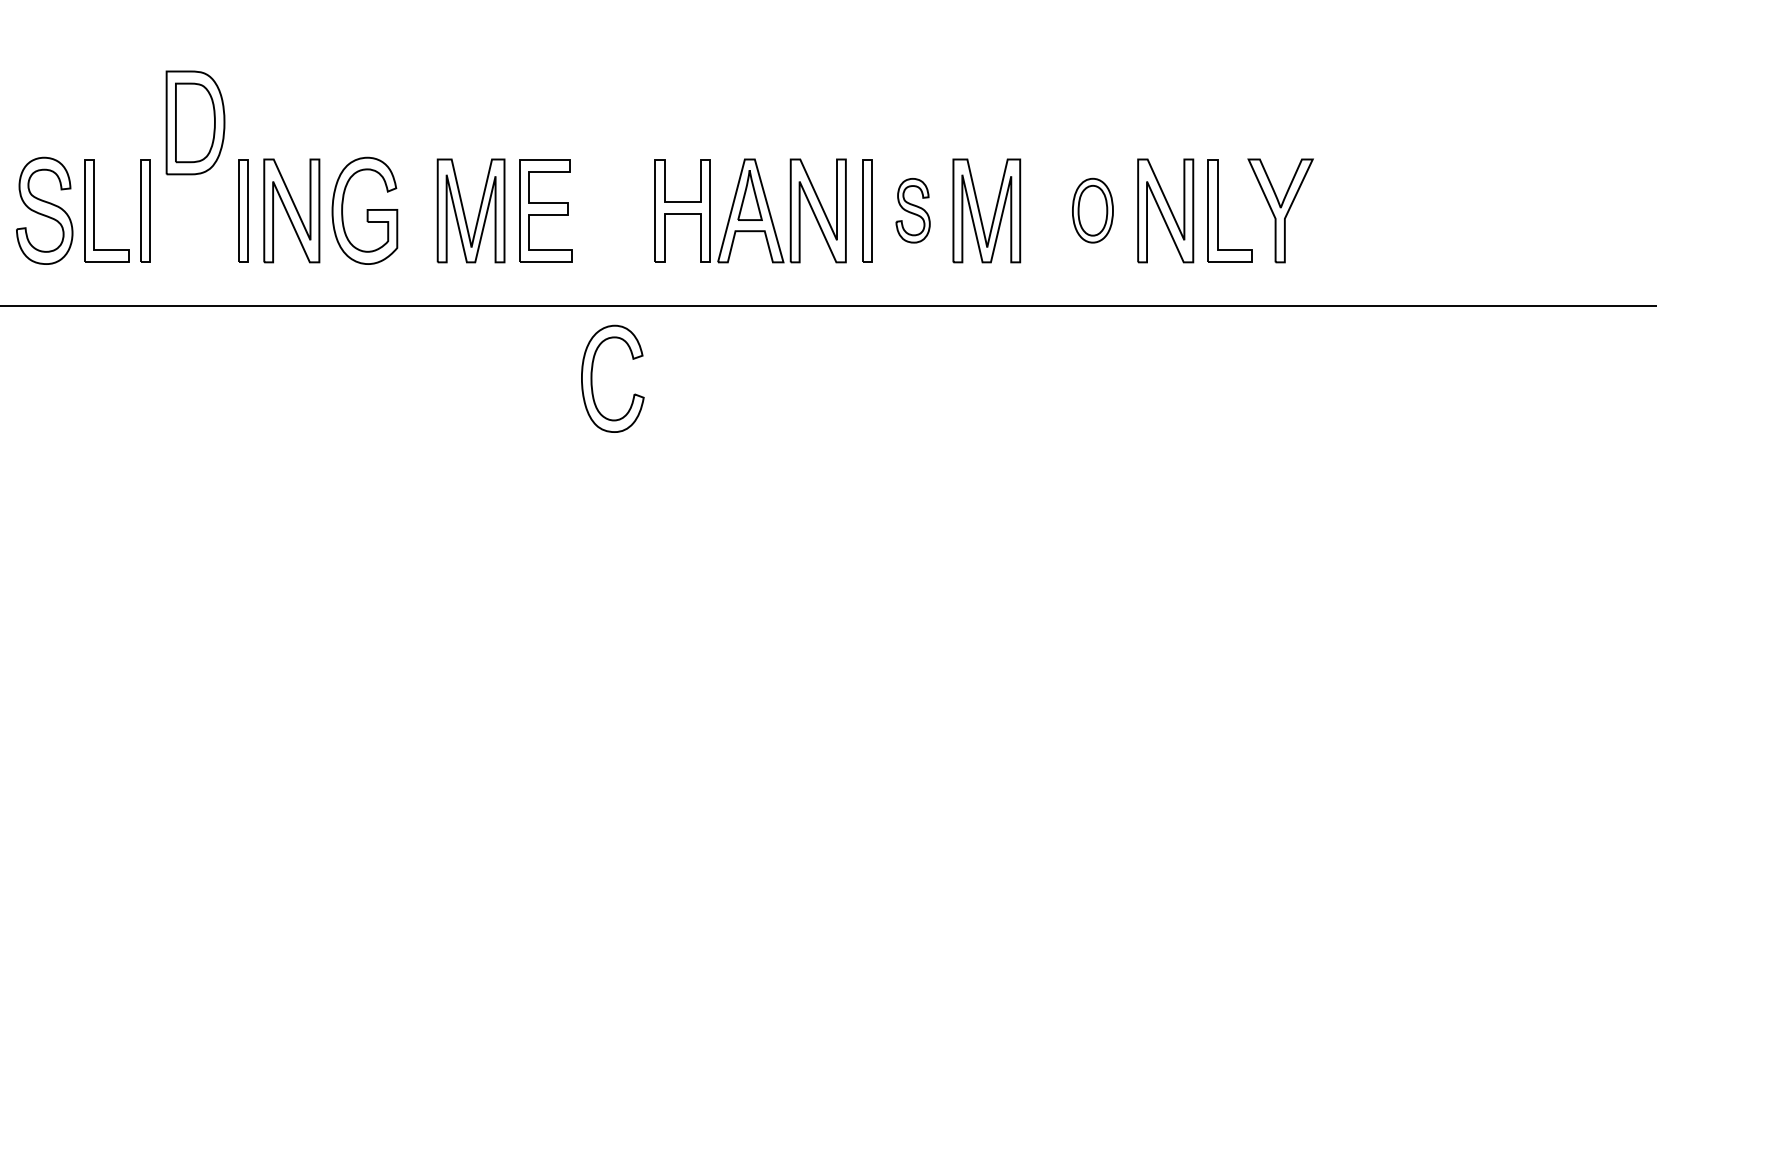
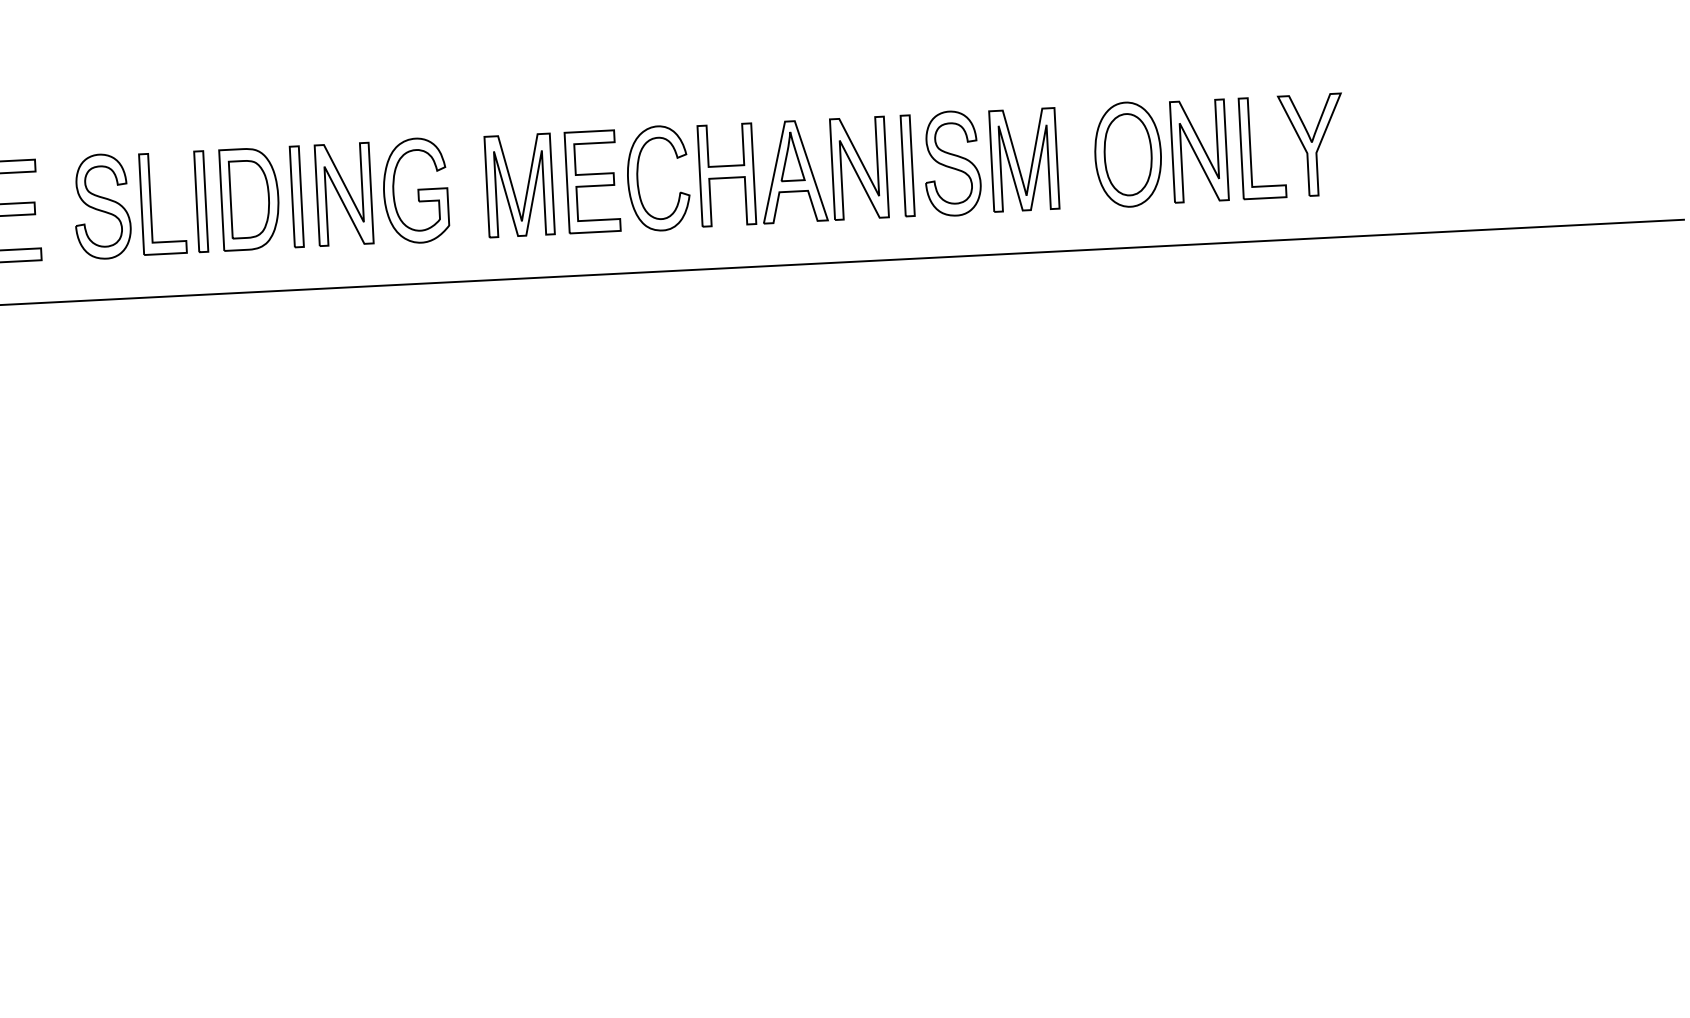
part: (195, 122) -> (249, 198), moved
part: (912, 210) -> (951, 163), size x1.67
part: (1092, 210) -> (1127, 154), size x1.67
part: (592, 378) -> (638, 179), moved

